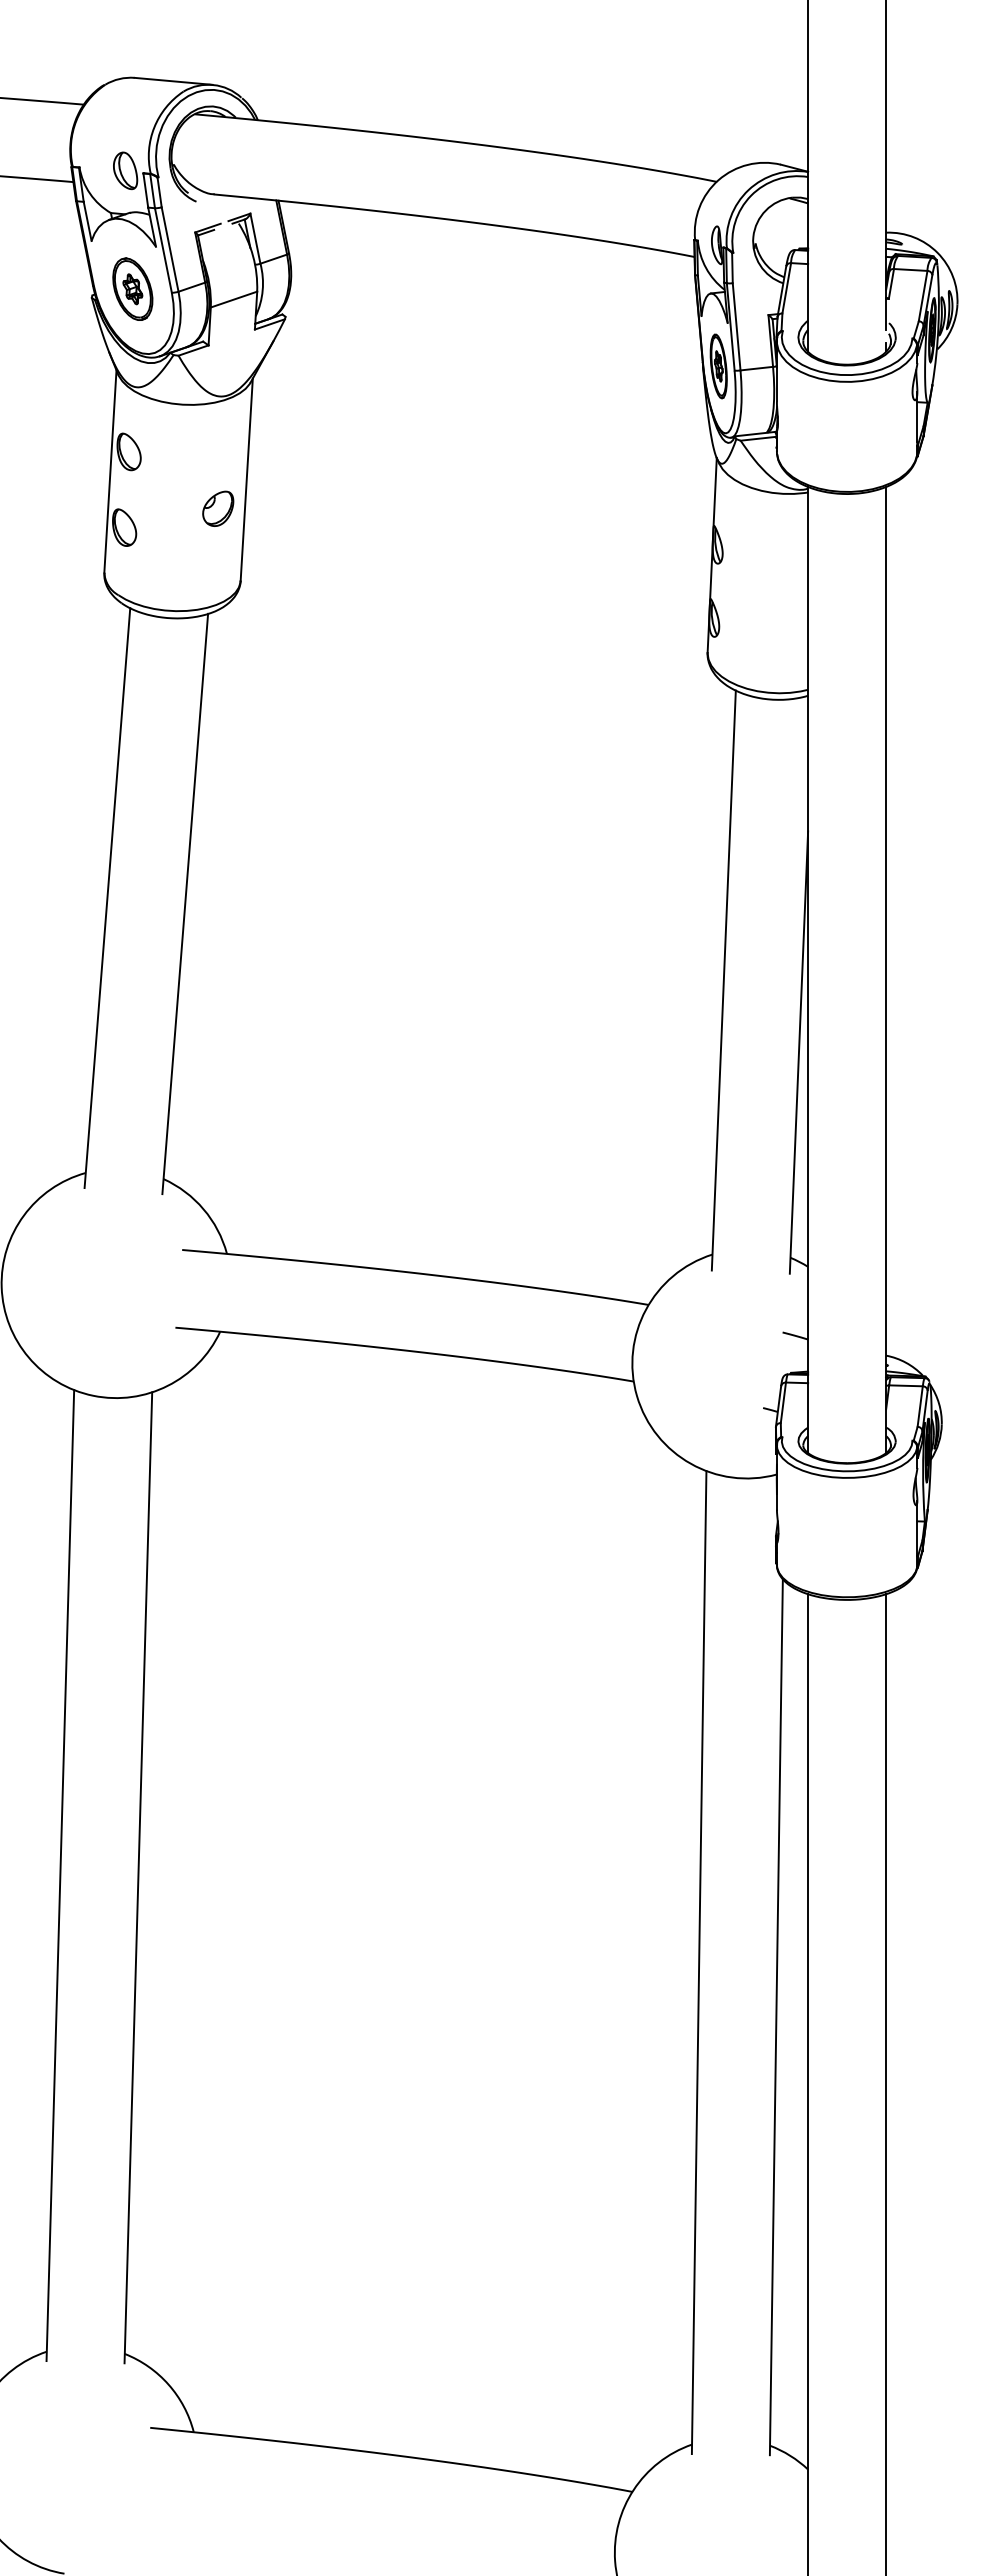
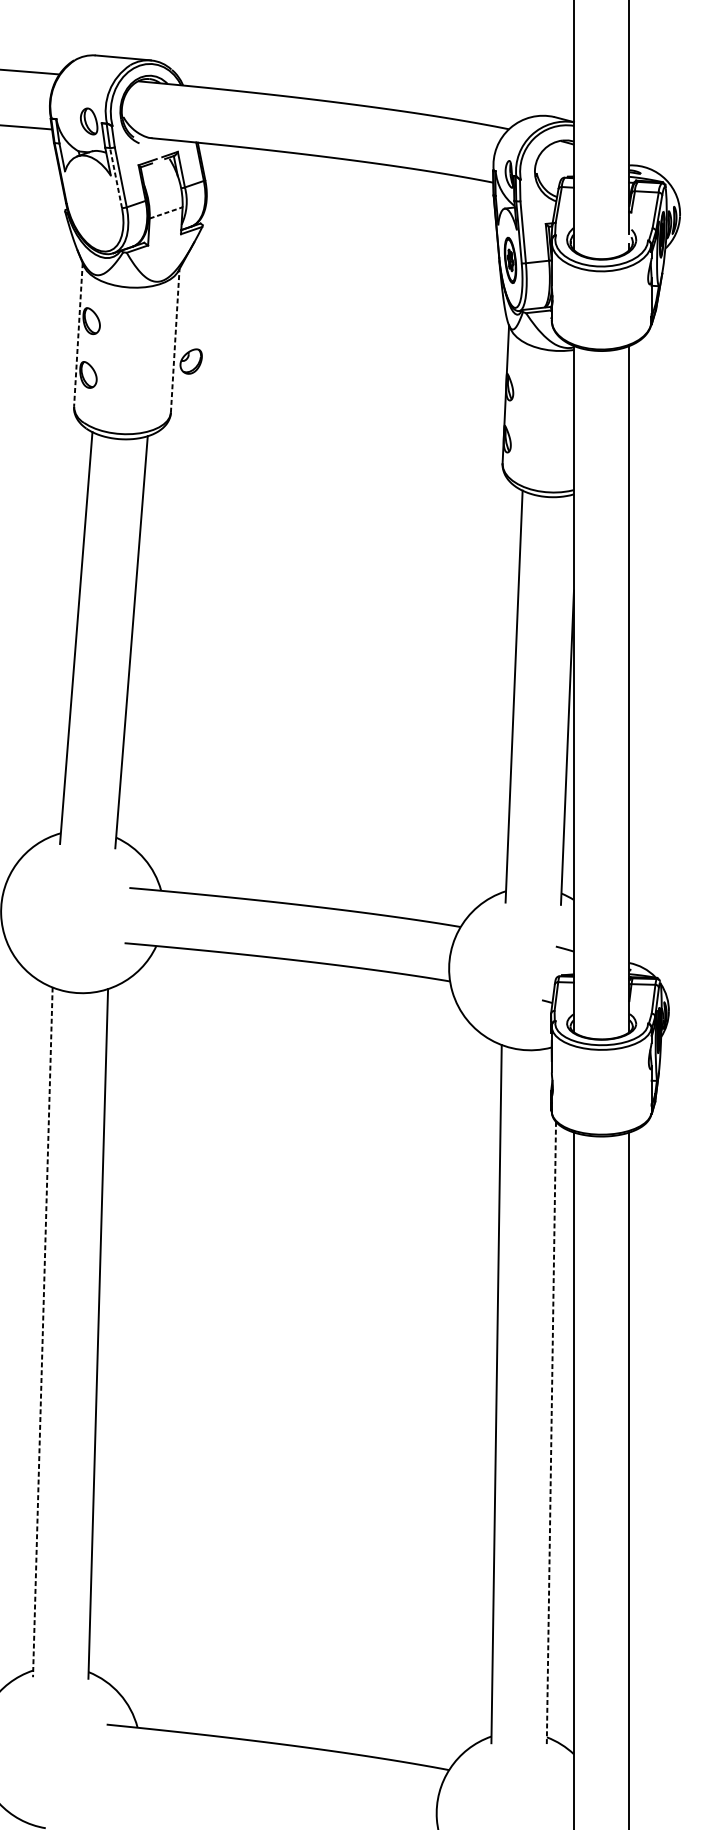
line: (163, 250) -> (116, 178), solid -> dashed
part: (132, 288) -> (94, 205), removed
line: (234, 299) -> (166, 212), solid -> dashed
line: (110, 471) -> (78, 335), solid -> dashed
line: (246, 479) -> (175, 340), solid -> dashed
part: (218, 508) -> (191, 361), moved
line: (60, 1875) -> (42, 1332), solid -> dashed
line: (776, 2016) -> (551, 1432), solid -> dashed

